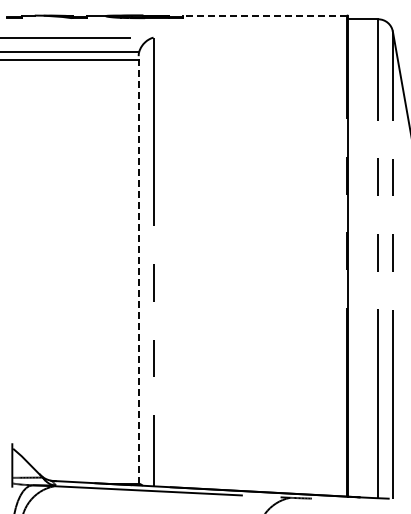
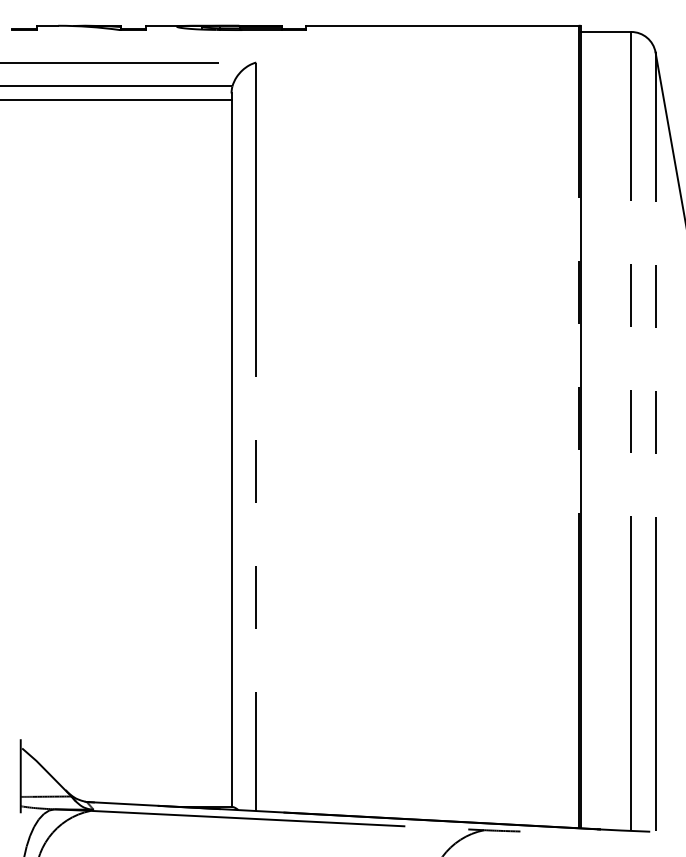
line: (265, 15) -> (443, 25), dashed -> solid
line: (138, 270) -> (231, 451), dashed -> solid

